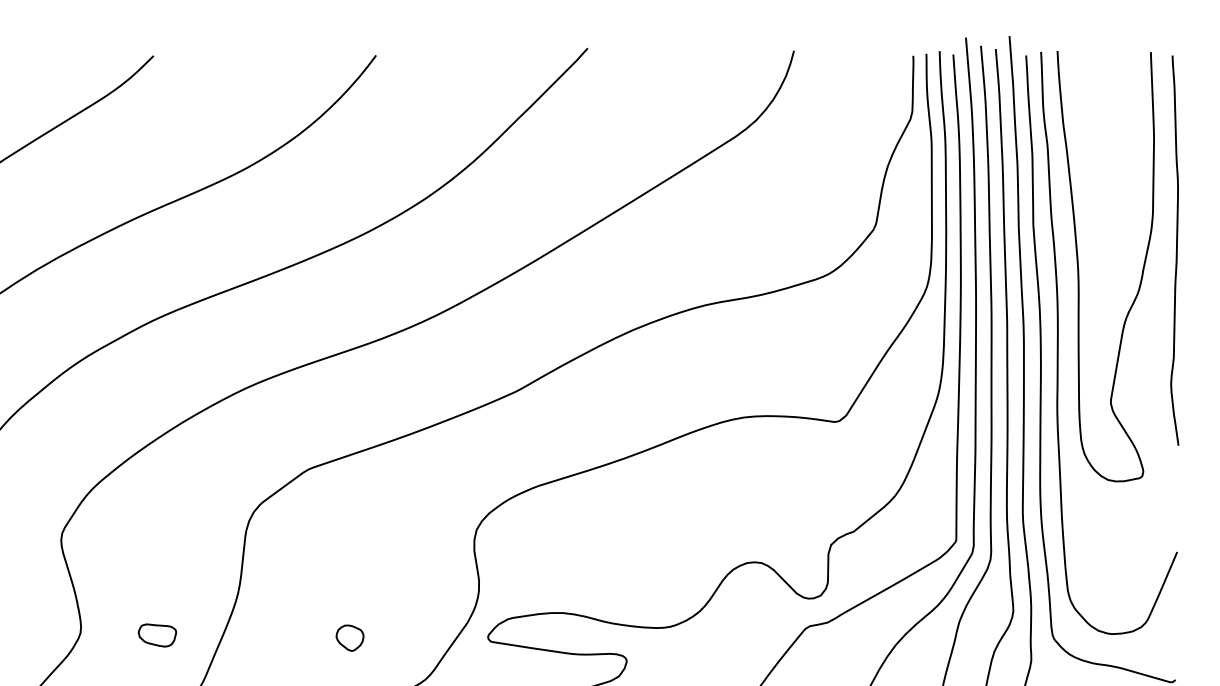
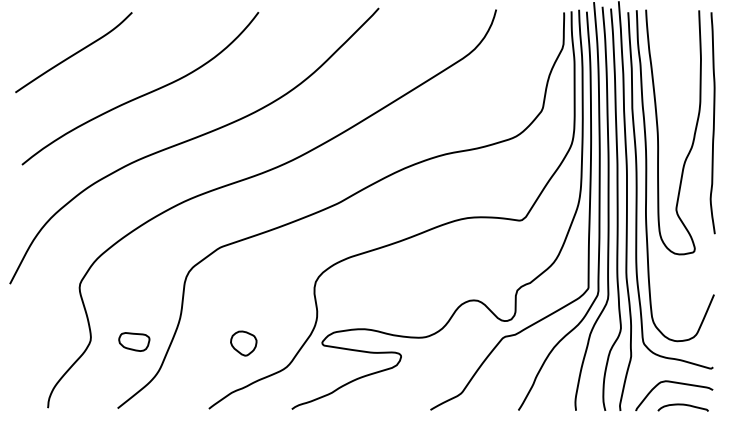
part: (157, 634) -> (134, 341), size x1.43
part: (349, 638) -> (243, 343), size x1.67

